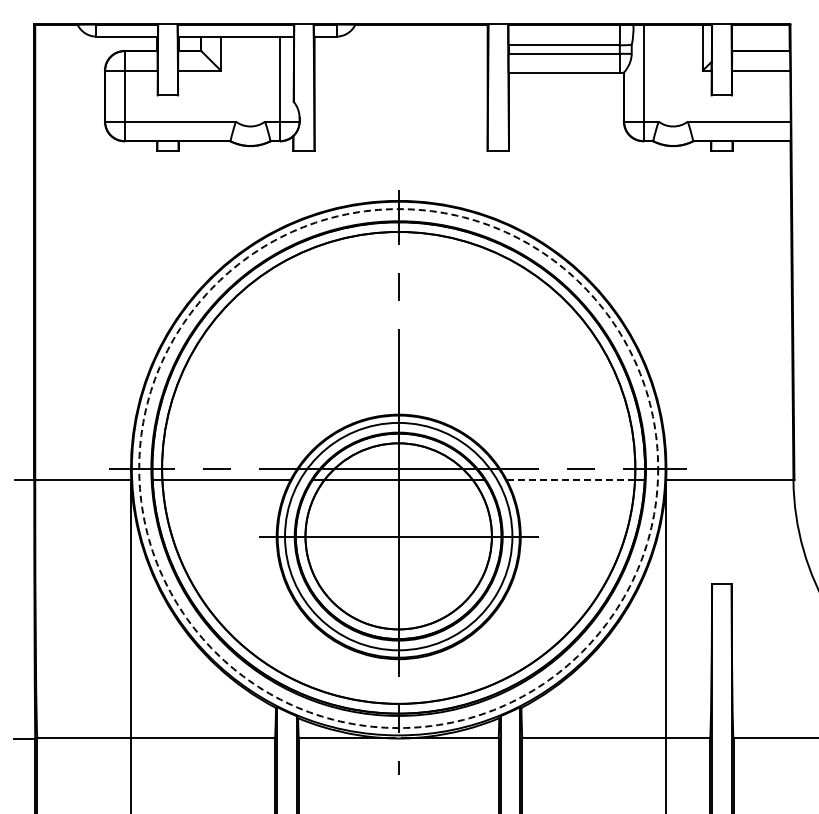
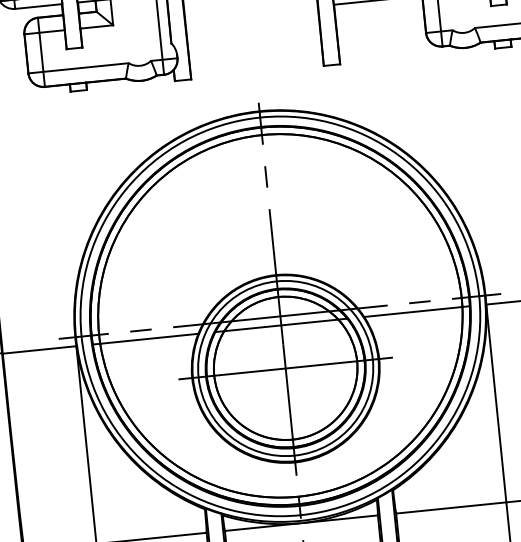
circle: (398, 468) -> (280, 316), dashed -> solid
line: (570, 480) -> (412, 312), dashed -> solid

